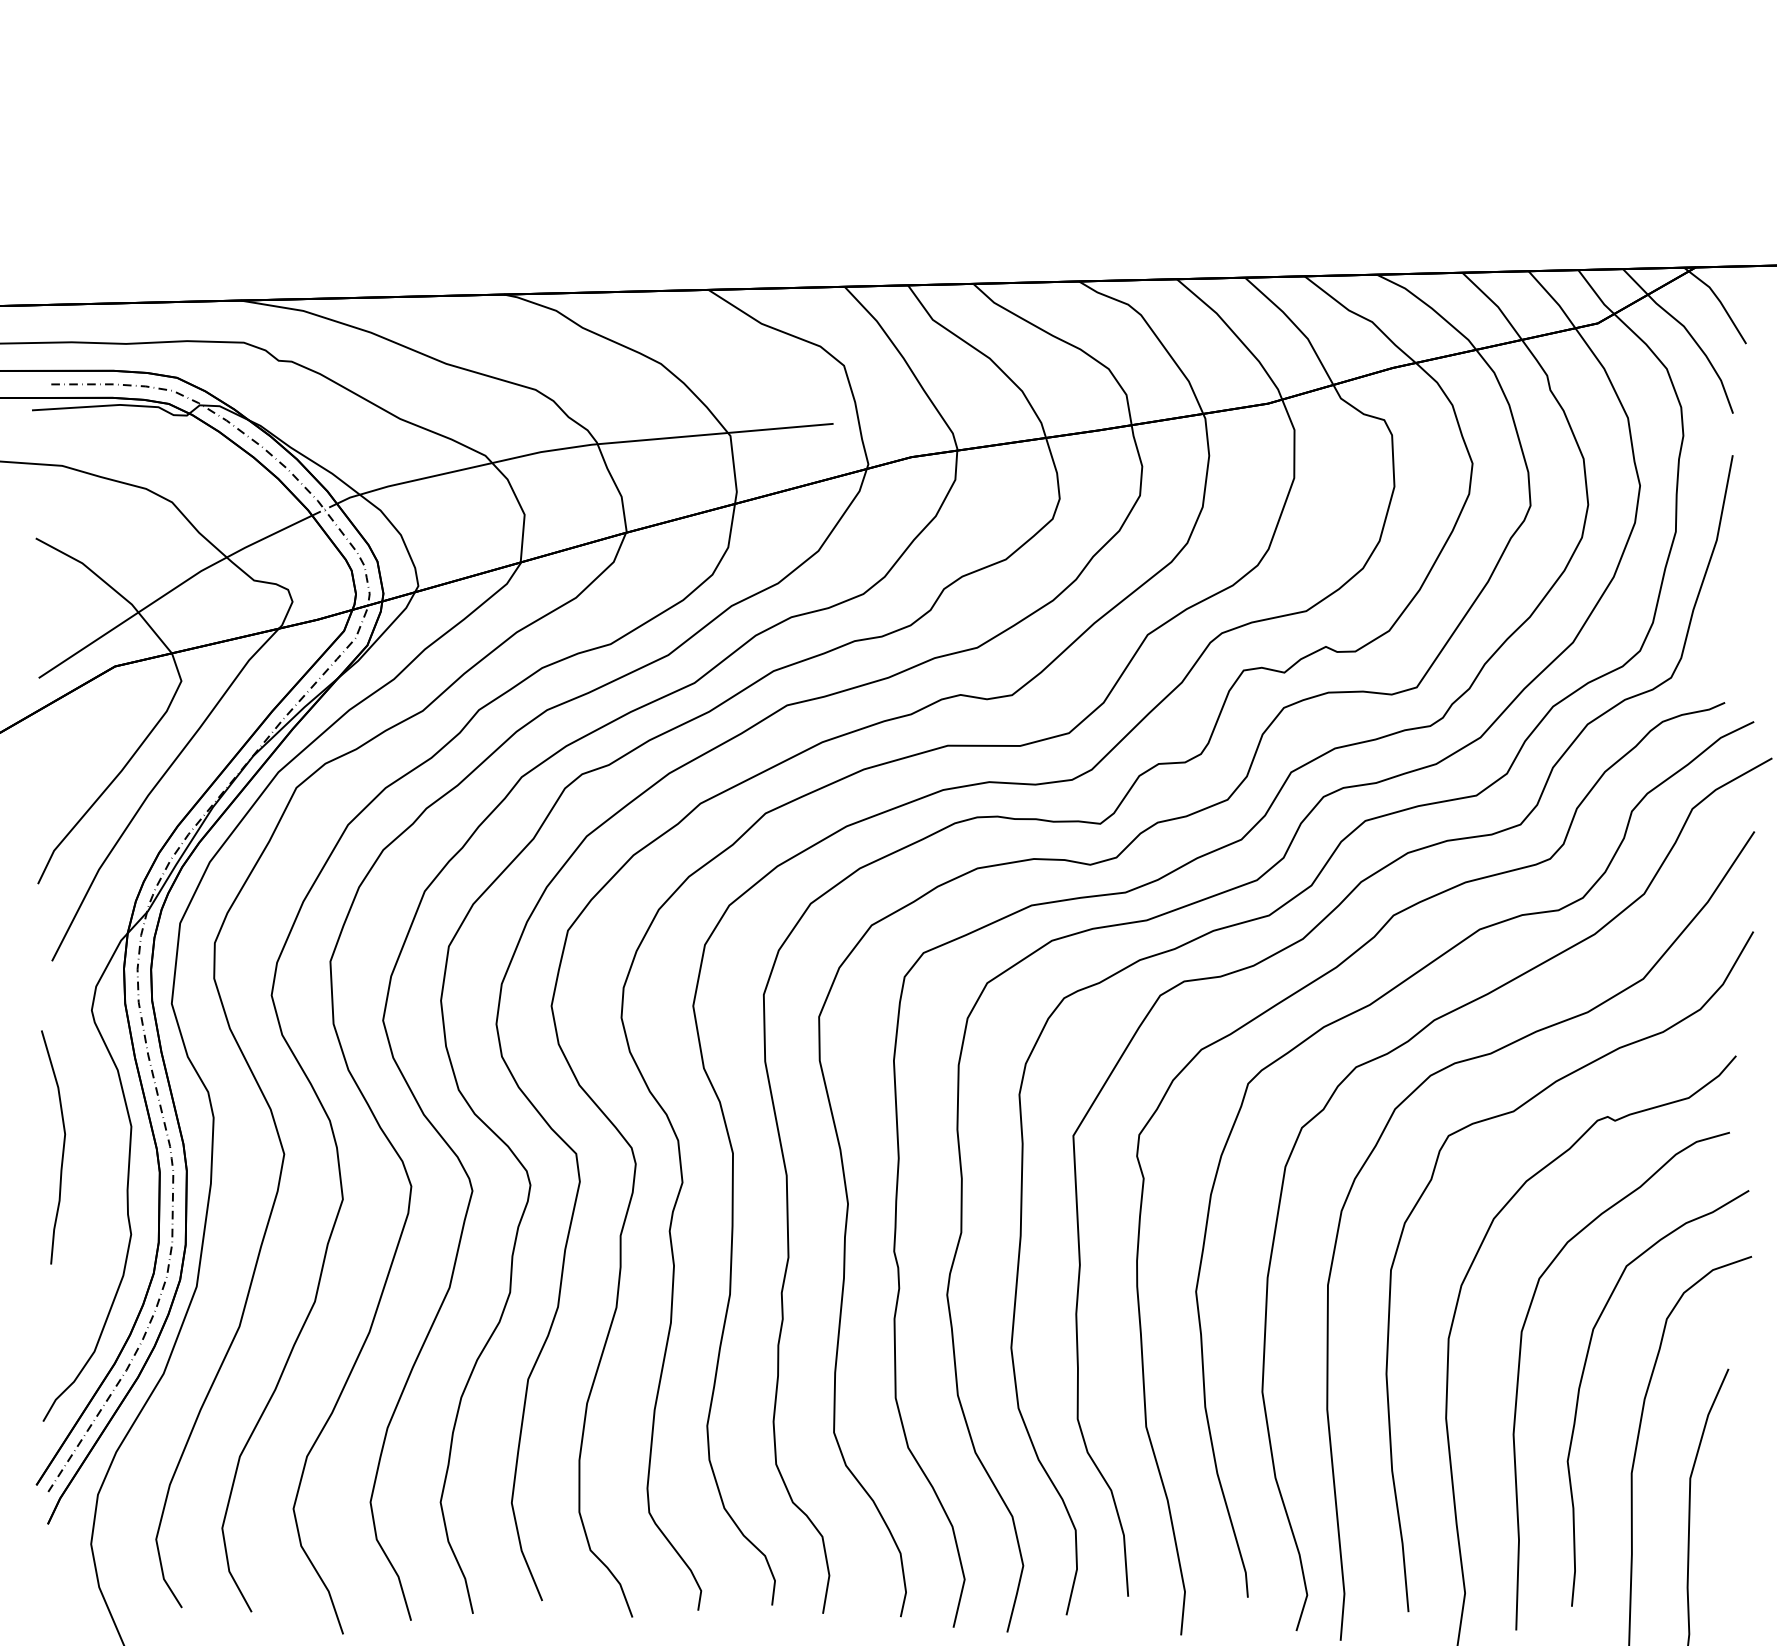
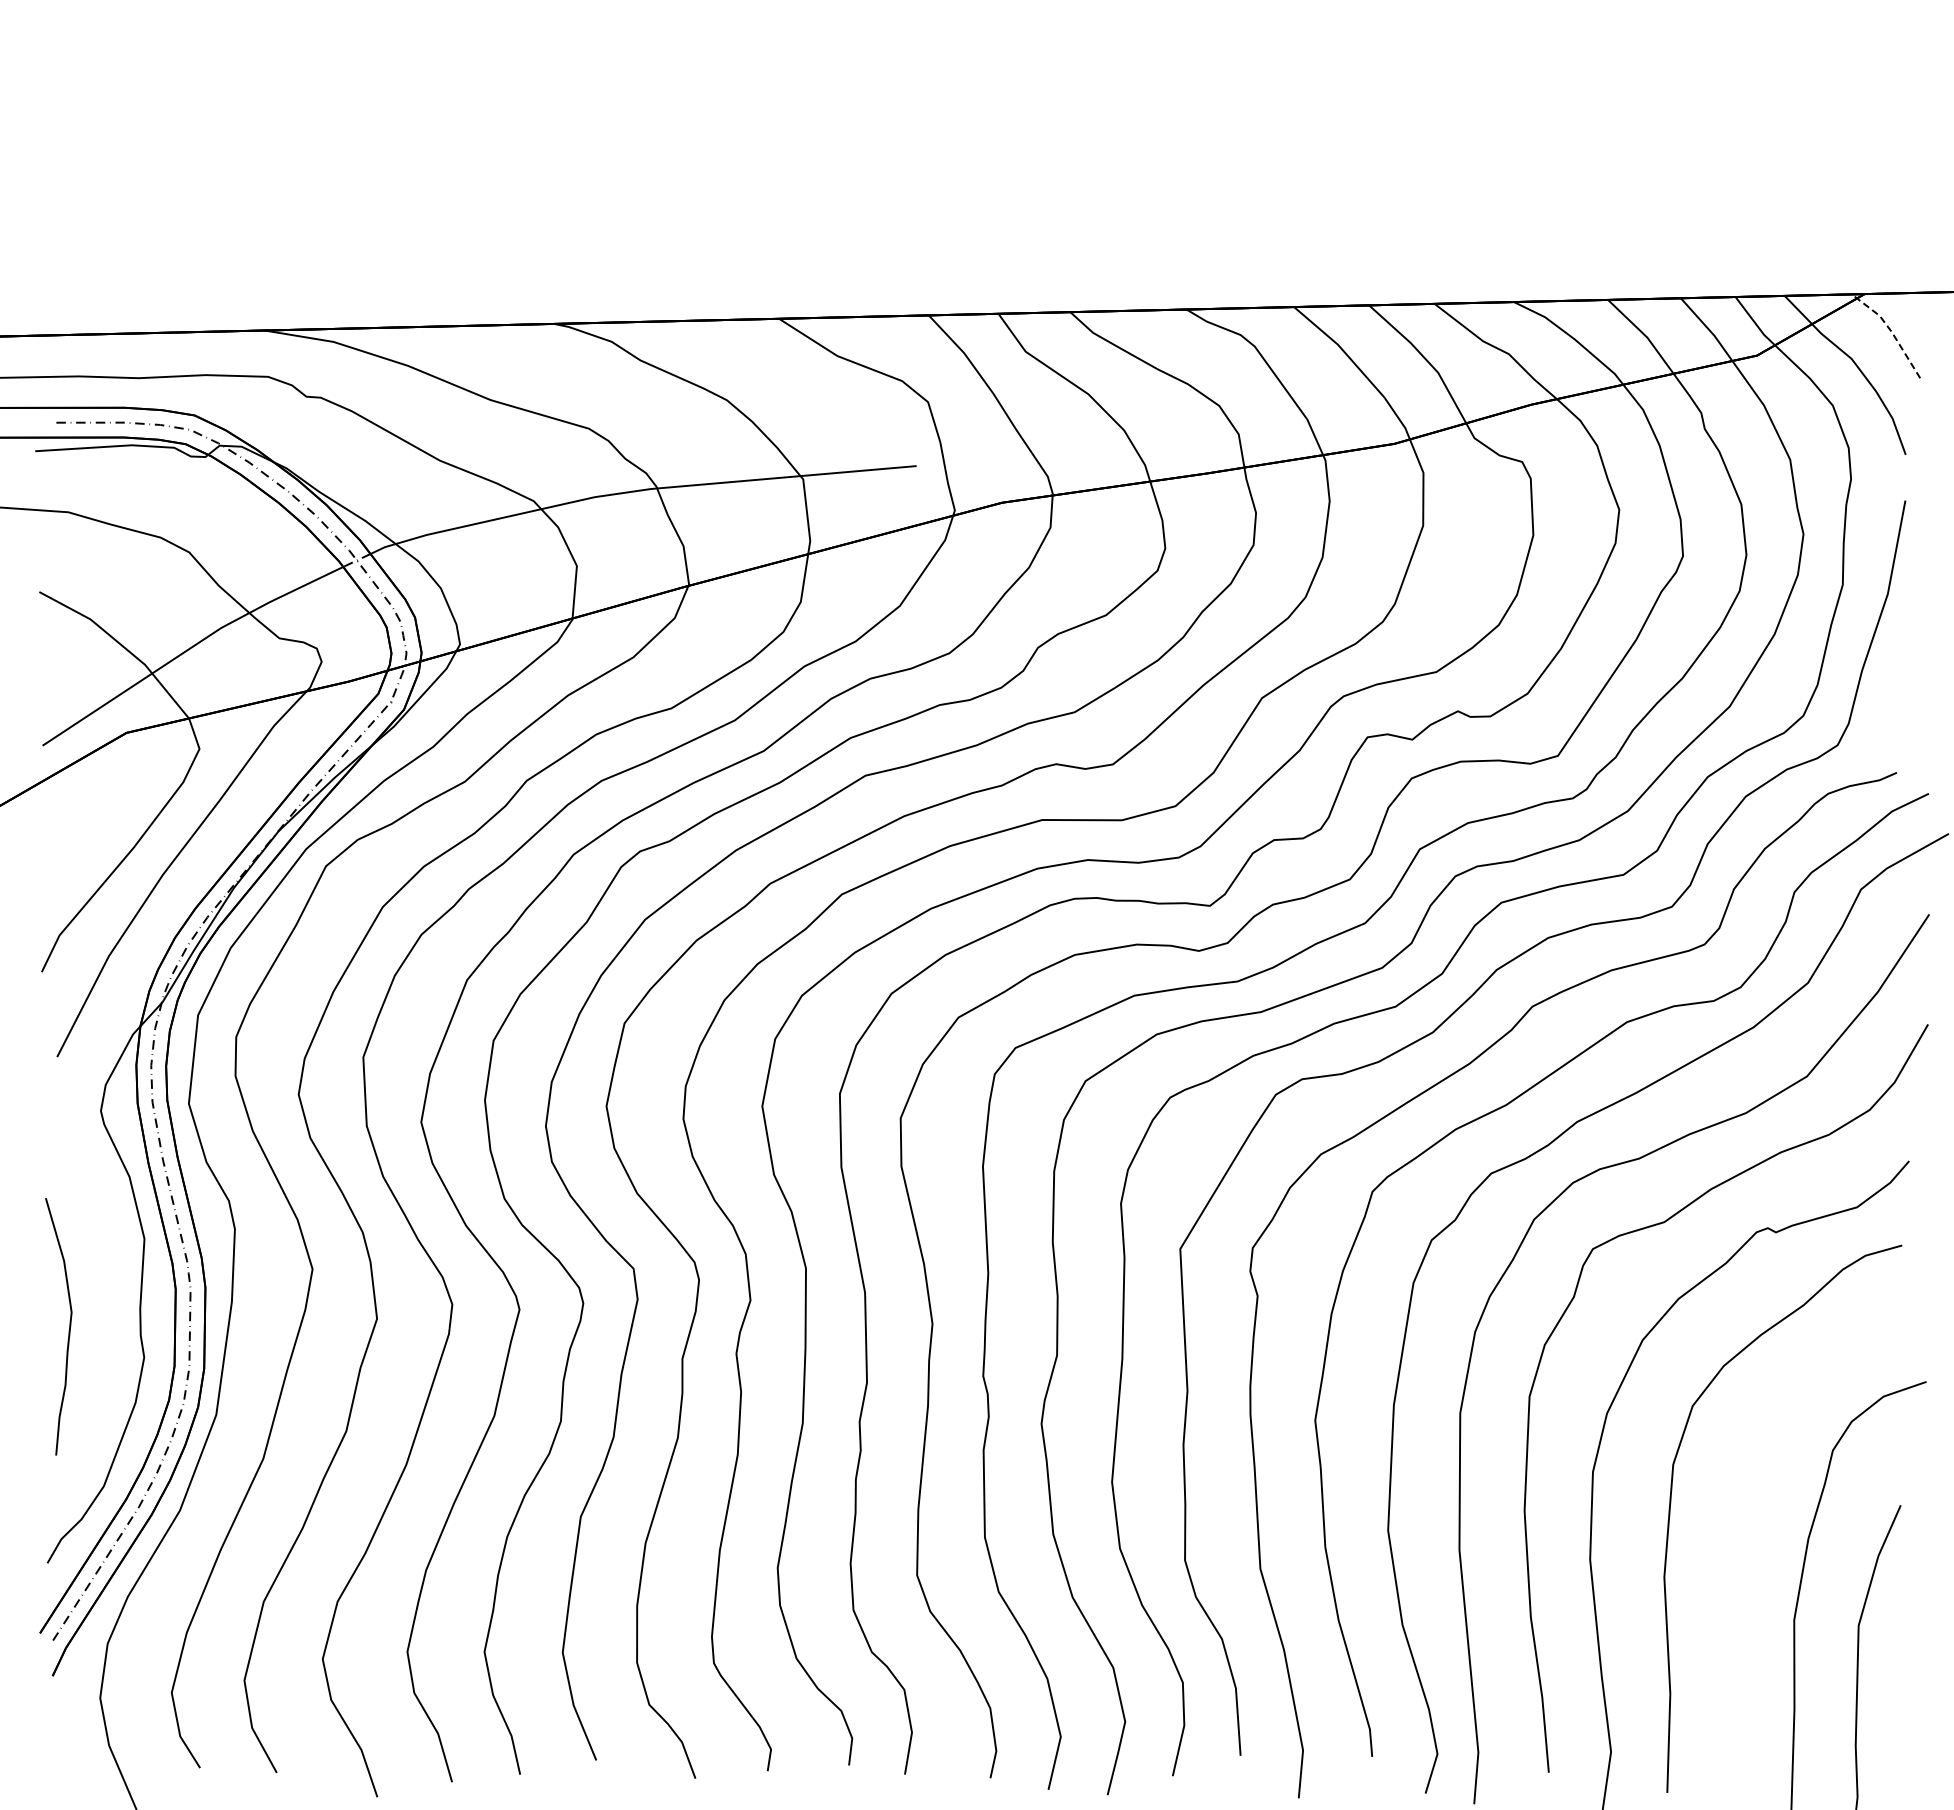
line: (1720, 301) -> (1891, 331), solid -> dashed
curve: (62, 1150) -> (68, 1330), moved
curve: (1582, 1378) -> (1740, 1515), removed

